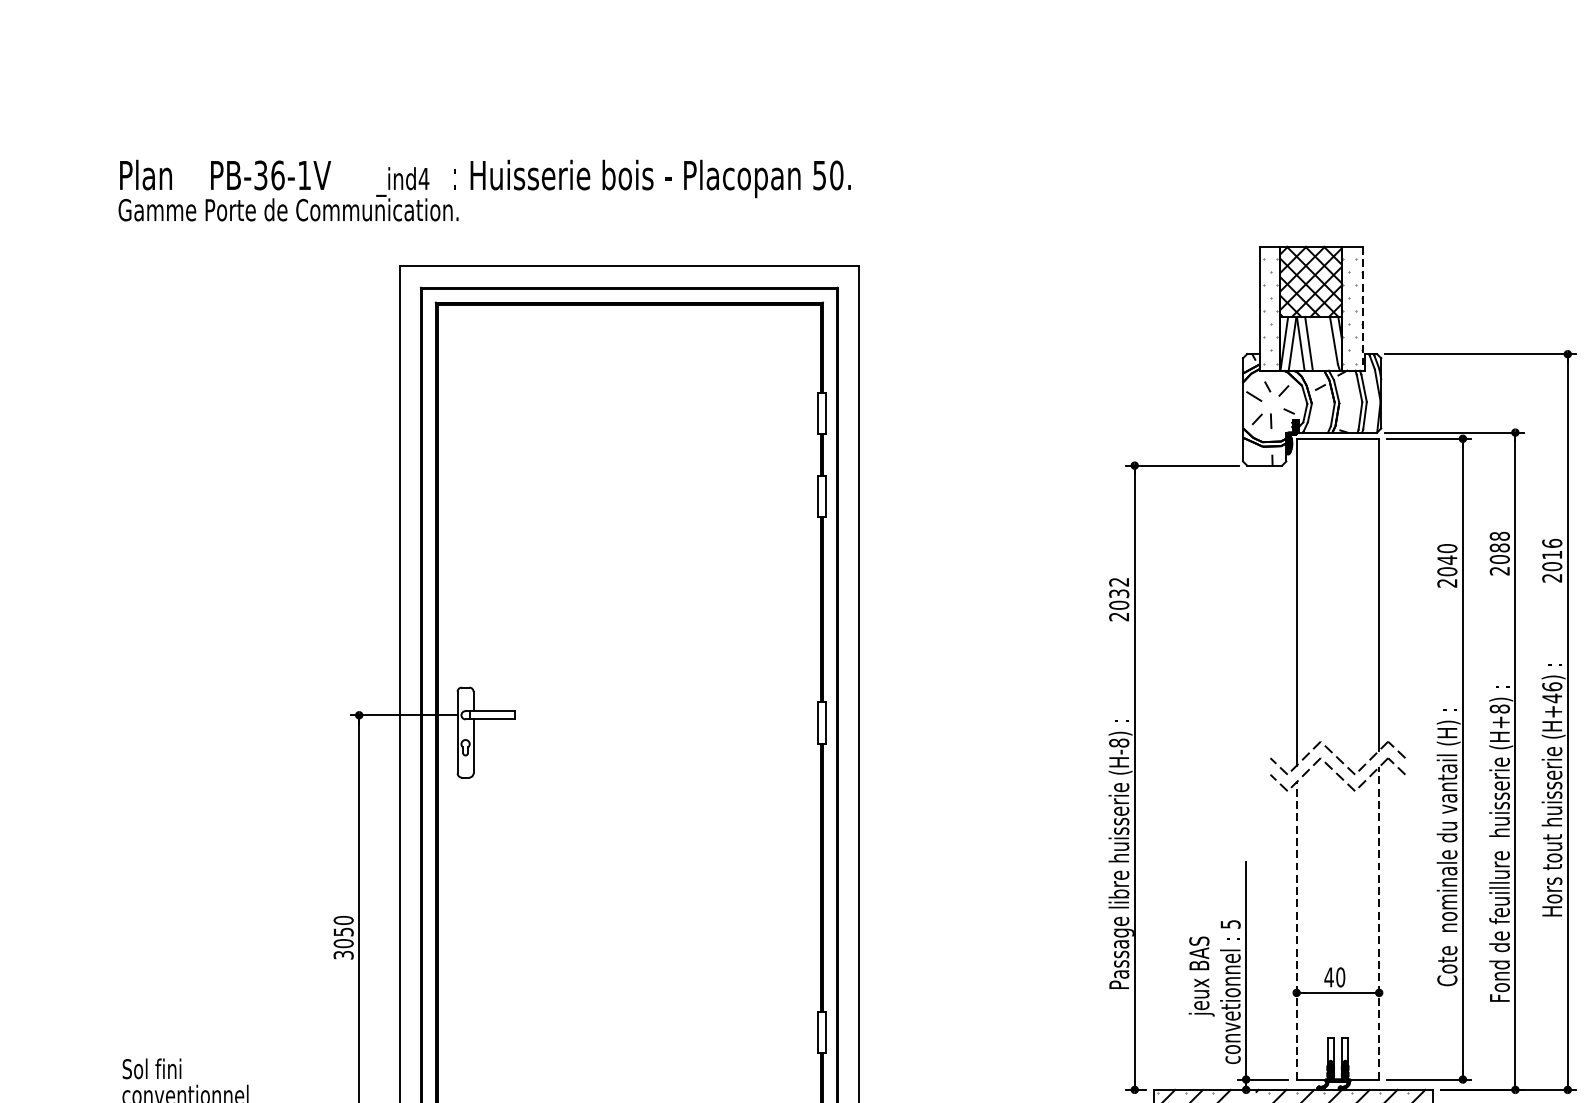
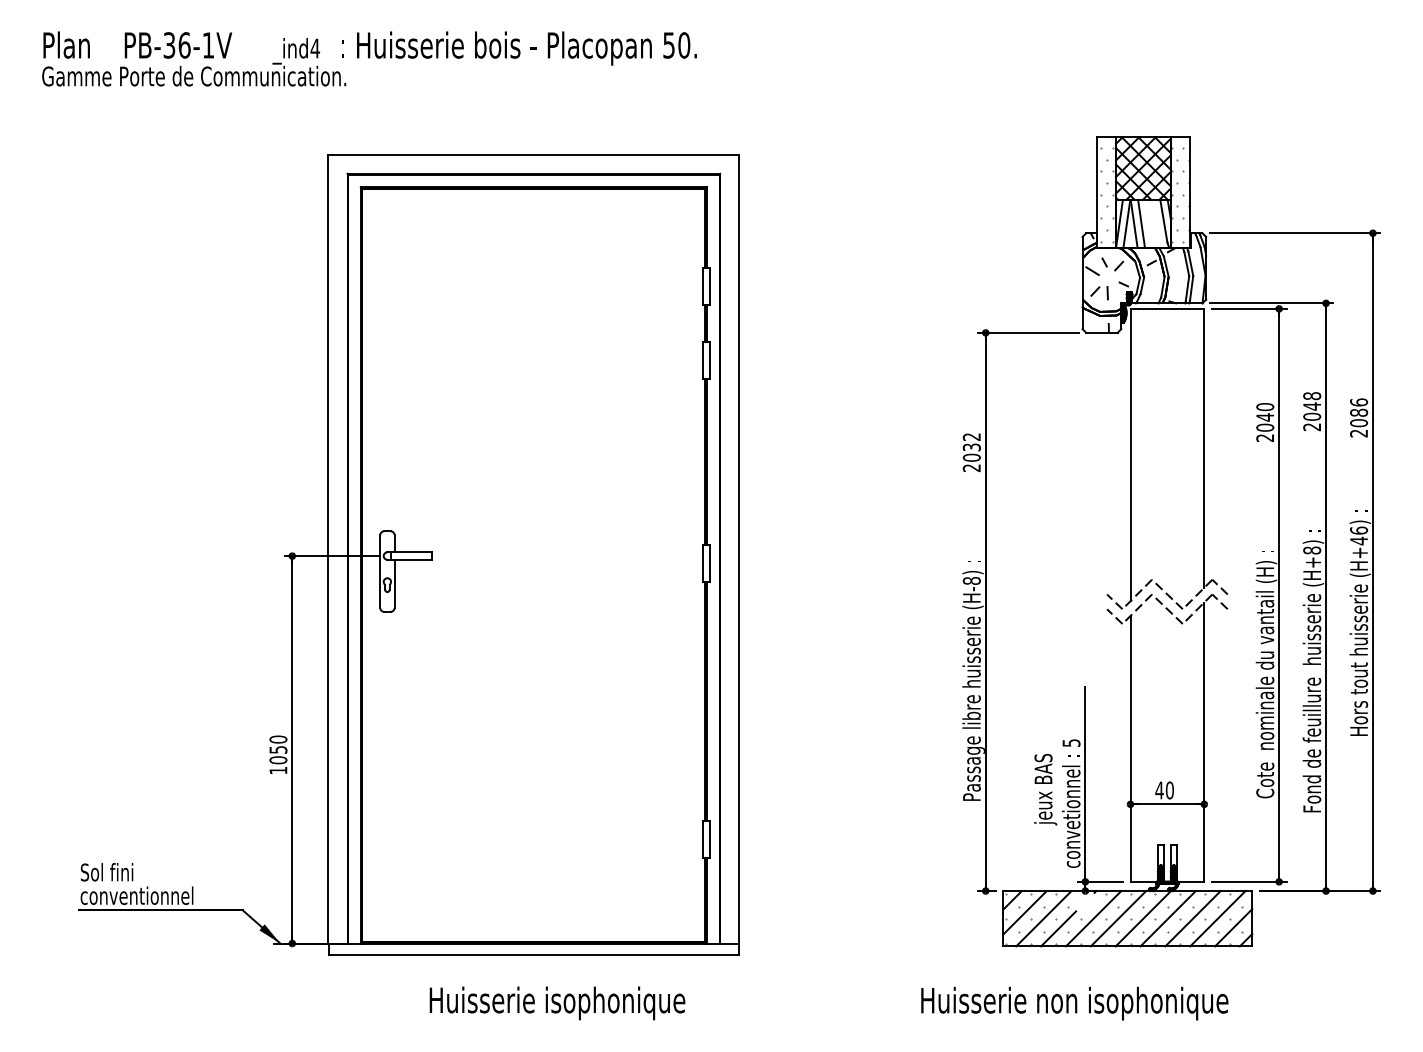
text: (484, 190) -> (369, 58), moved
line: (1362, 309) -> (1189, 193), dashed -> solid
text: (1500, 547) -> (1312, 406), 2088 -> 2048
text: (1552, 554) -> (1359, 412), 2016 -> 2086
line: (1379, 923) -> (1204, 742), dashed -> solid
line: (1296, 930) -> (1130, 748), dashed -> solid
text: (343, 955) -> (278, 770), 3050 -> 1050

